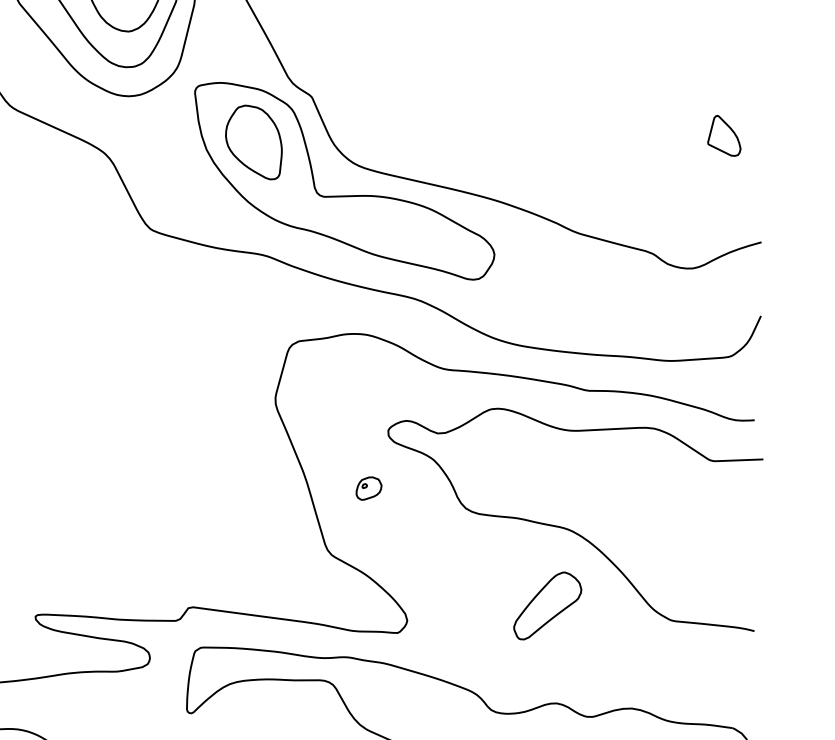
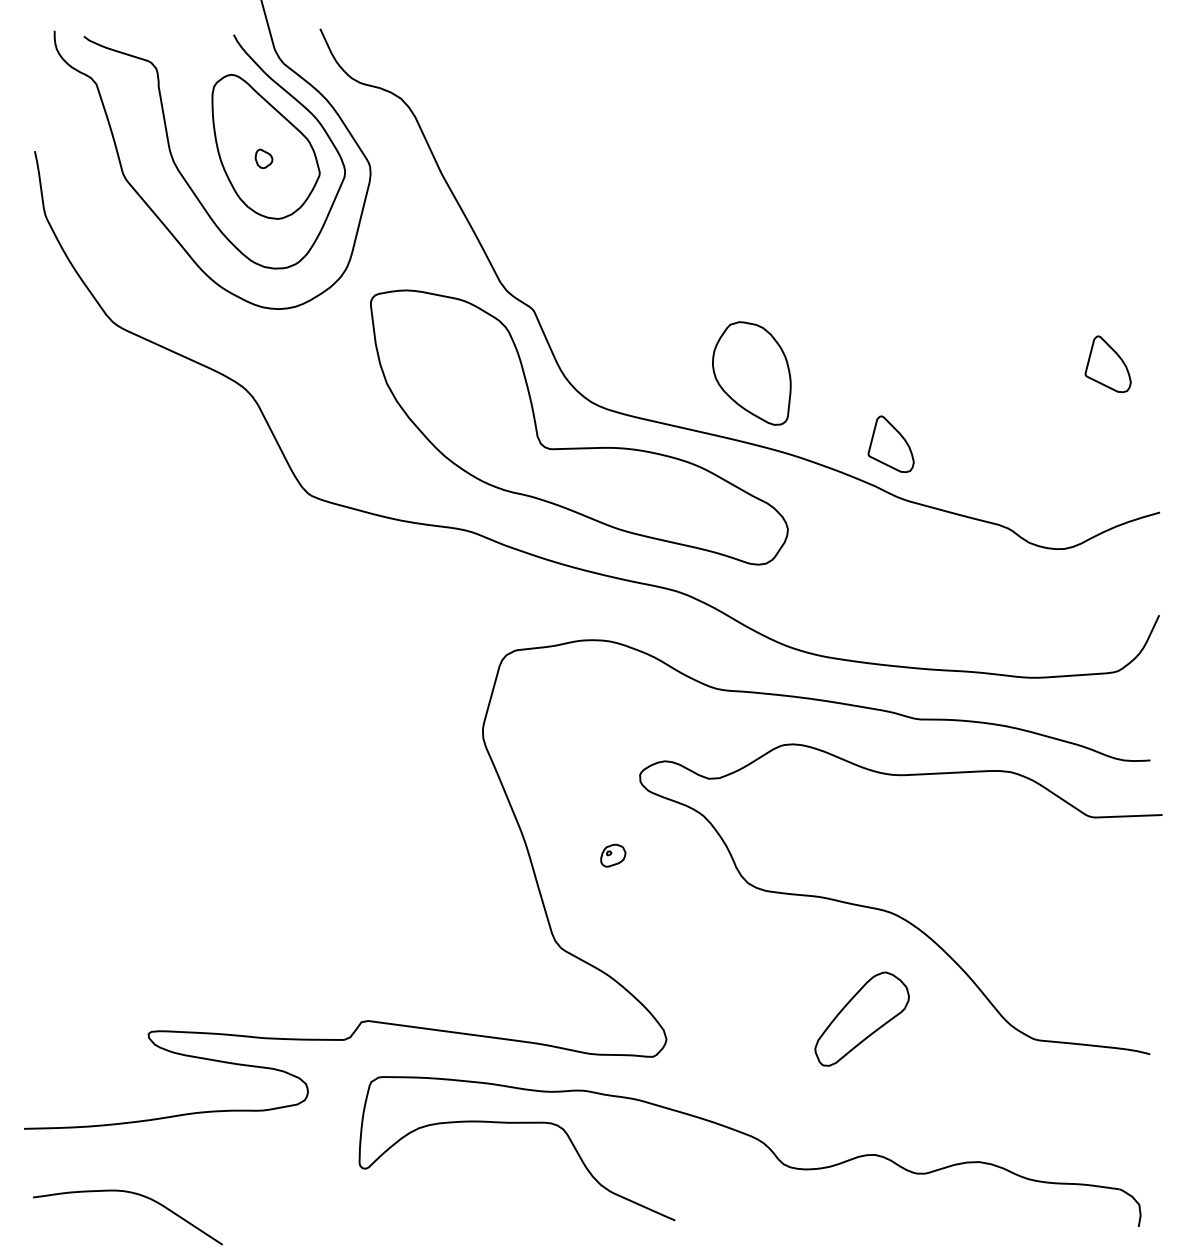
part: (253, 142) -> (751, 373), moved
part: (568, 193) -> (890, 444), added
part: (369, 488) -> (613, 855), size x0.7

